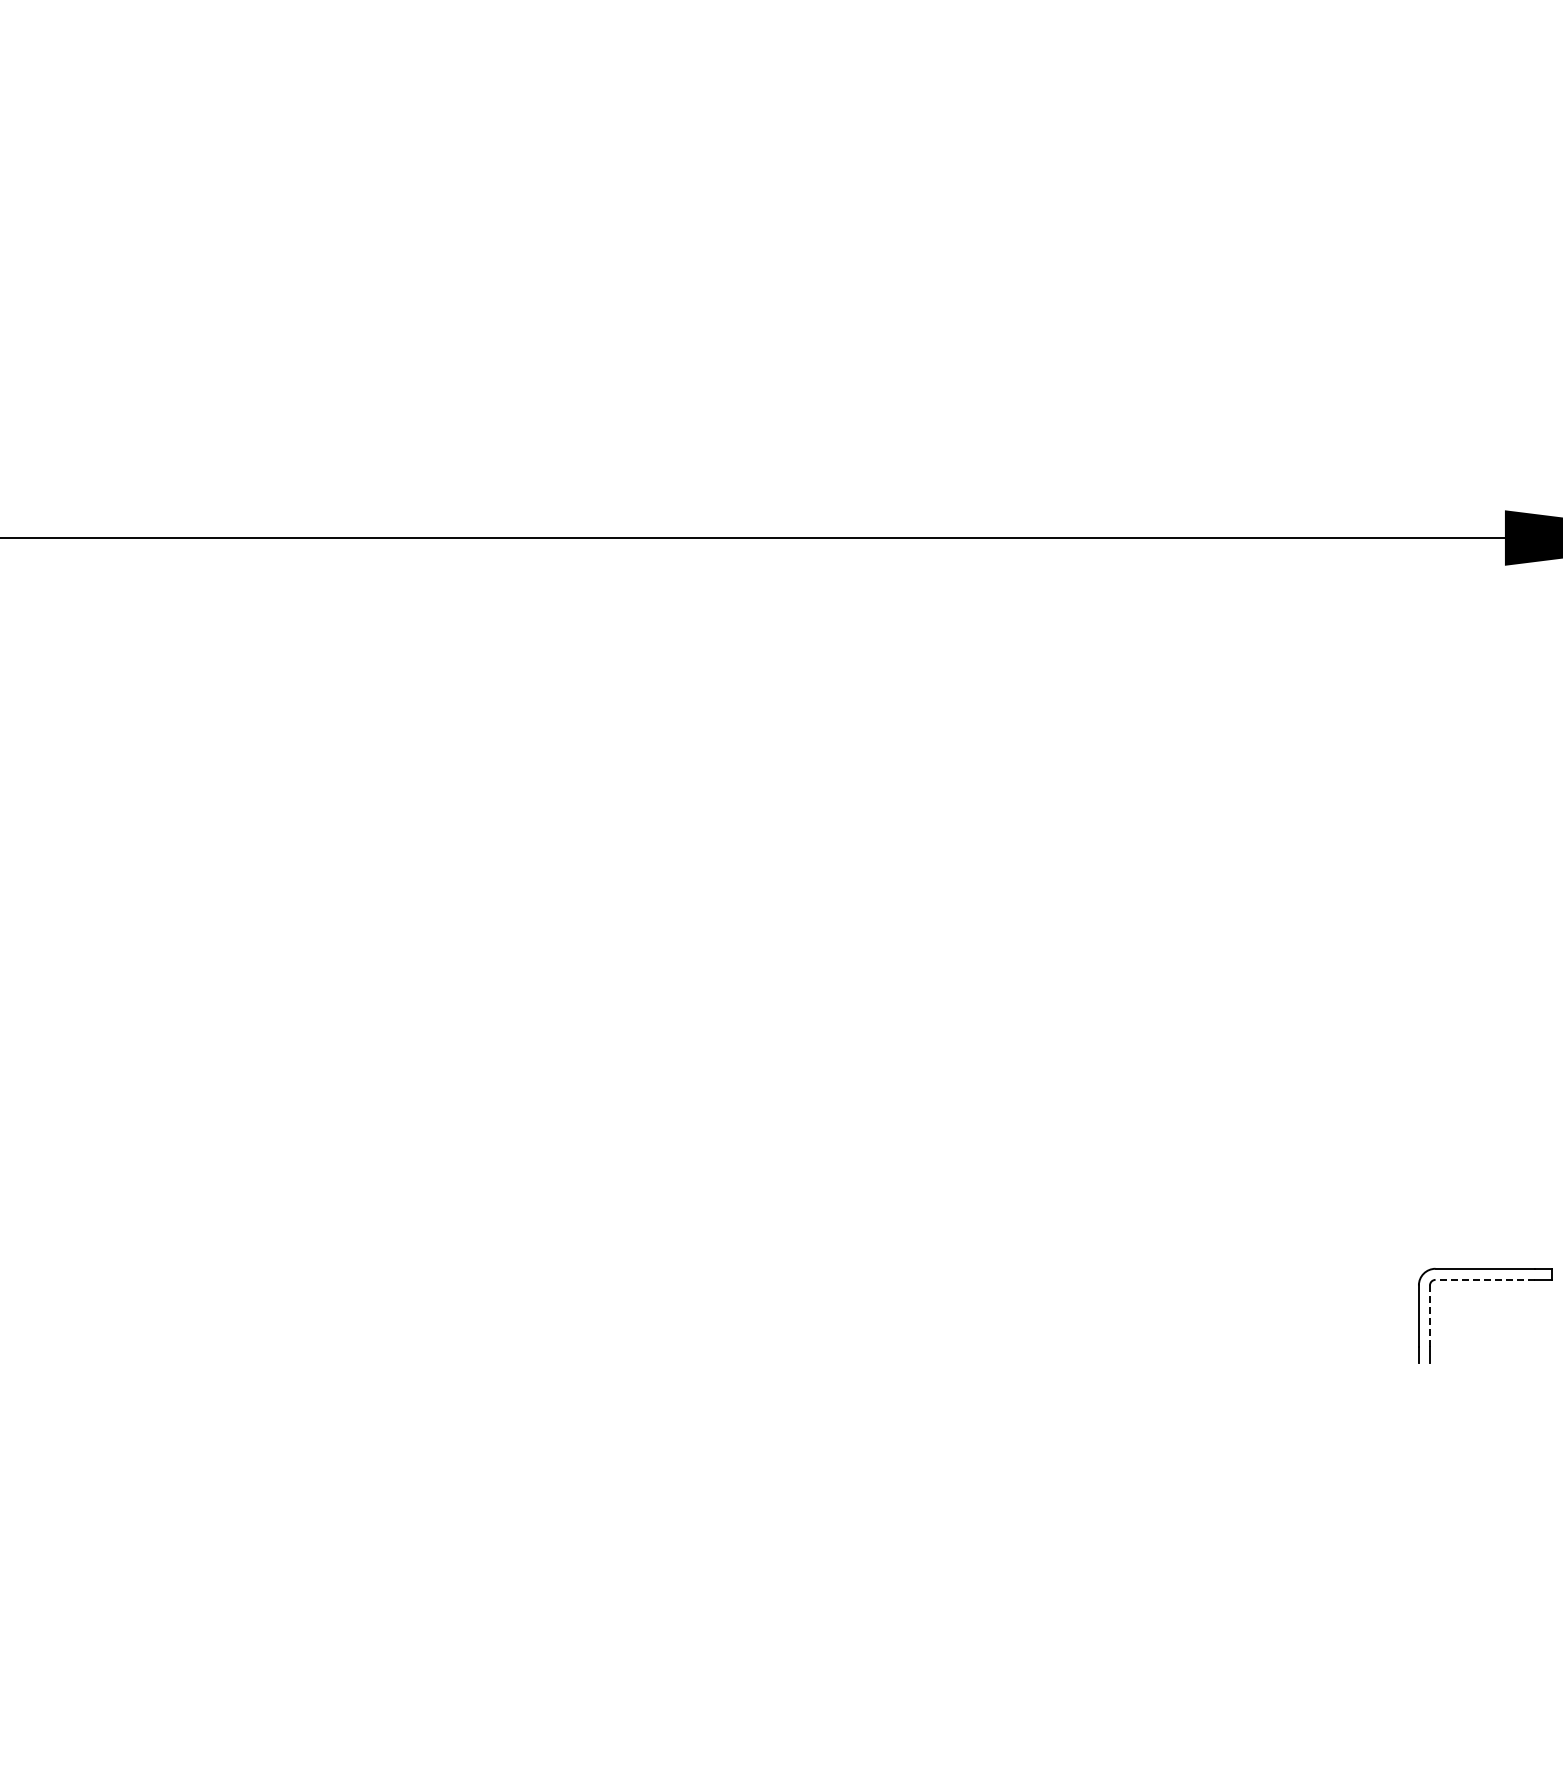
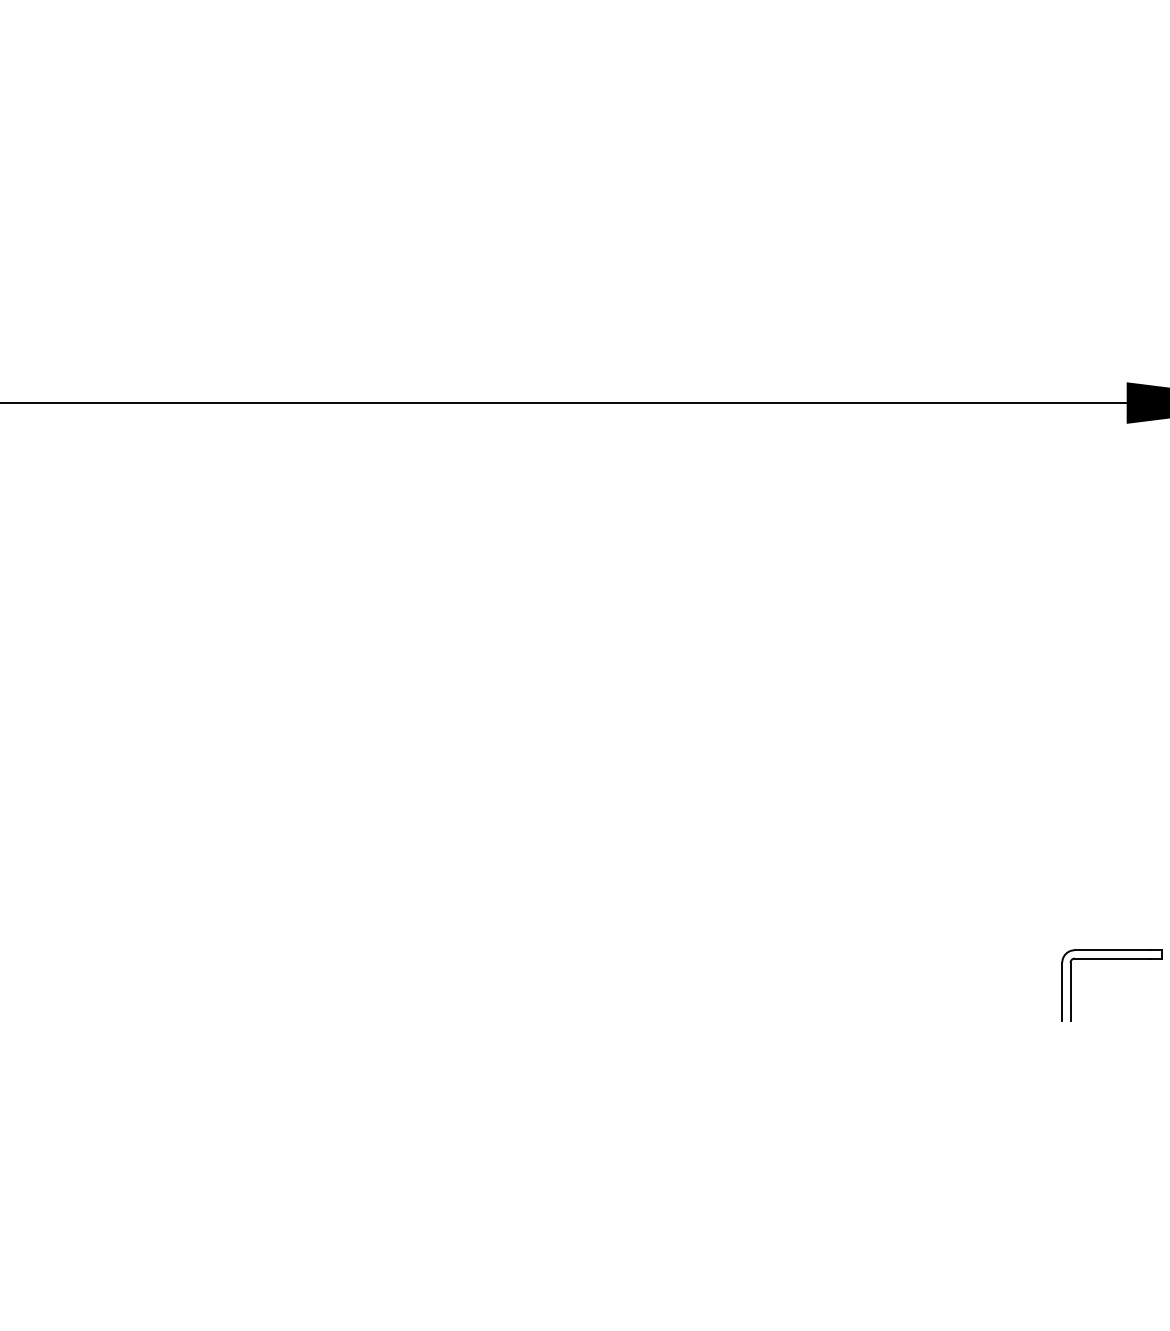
line: (1485, 1279) -> (1112, 958), dashed -> solid
line: (1429, 1315) -> (1070, 985), dashed -> solid

